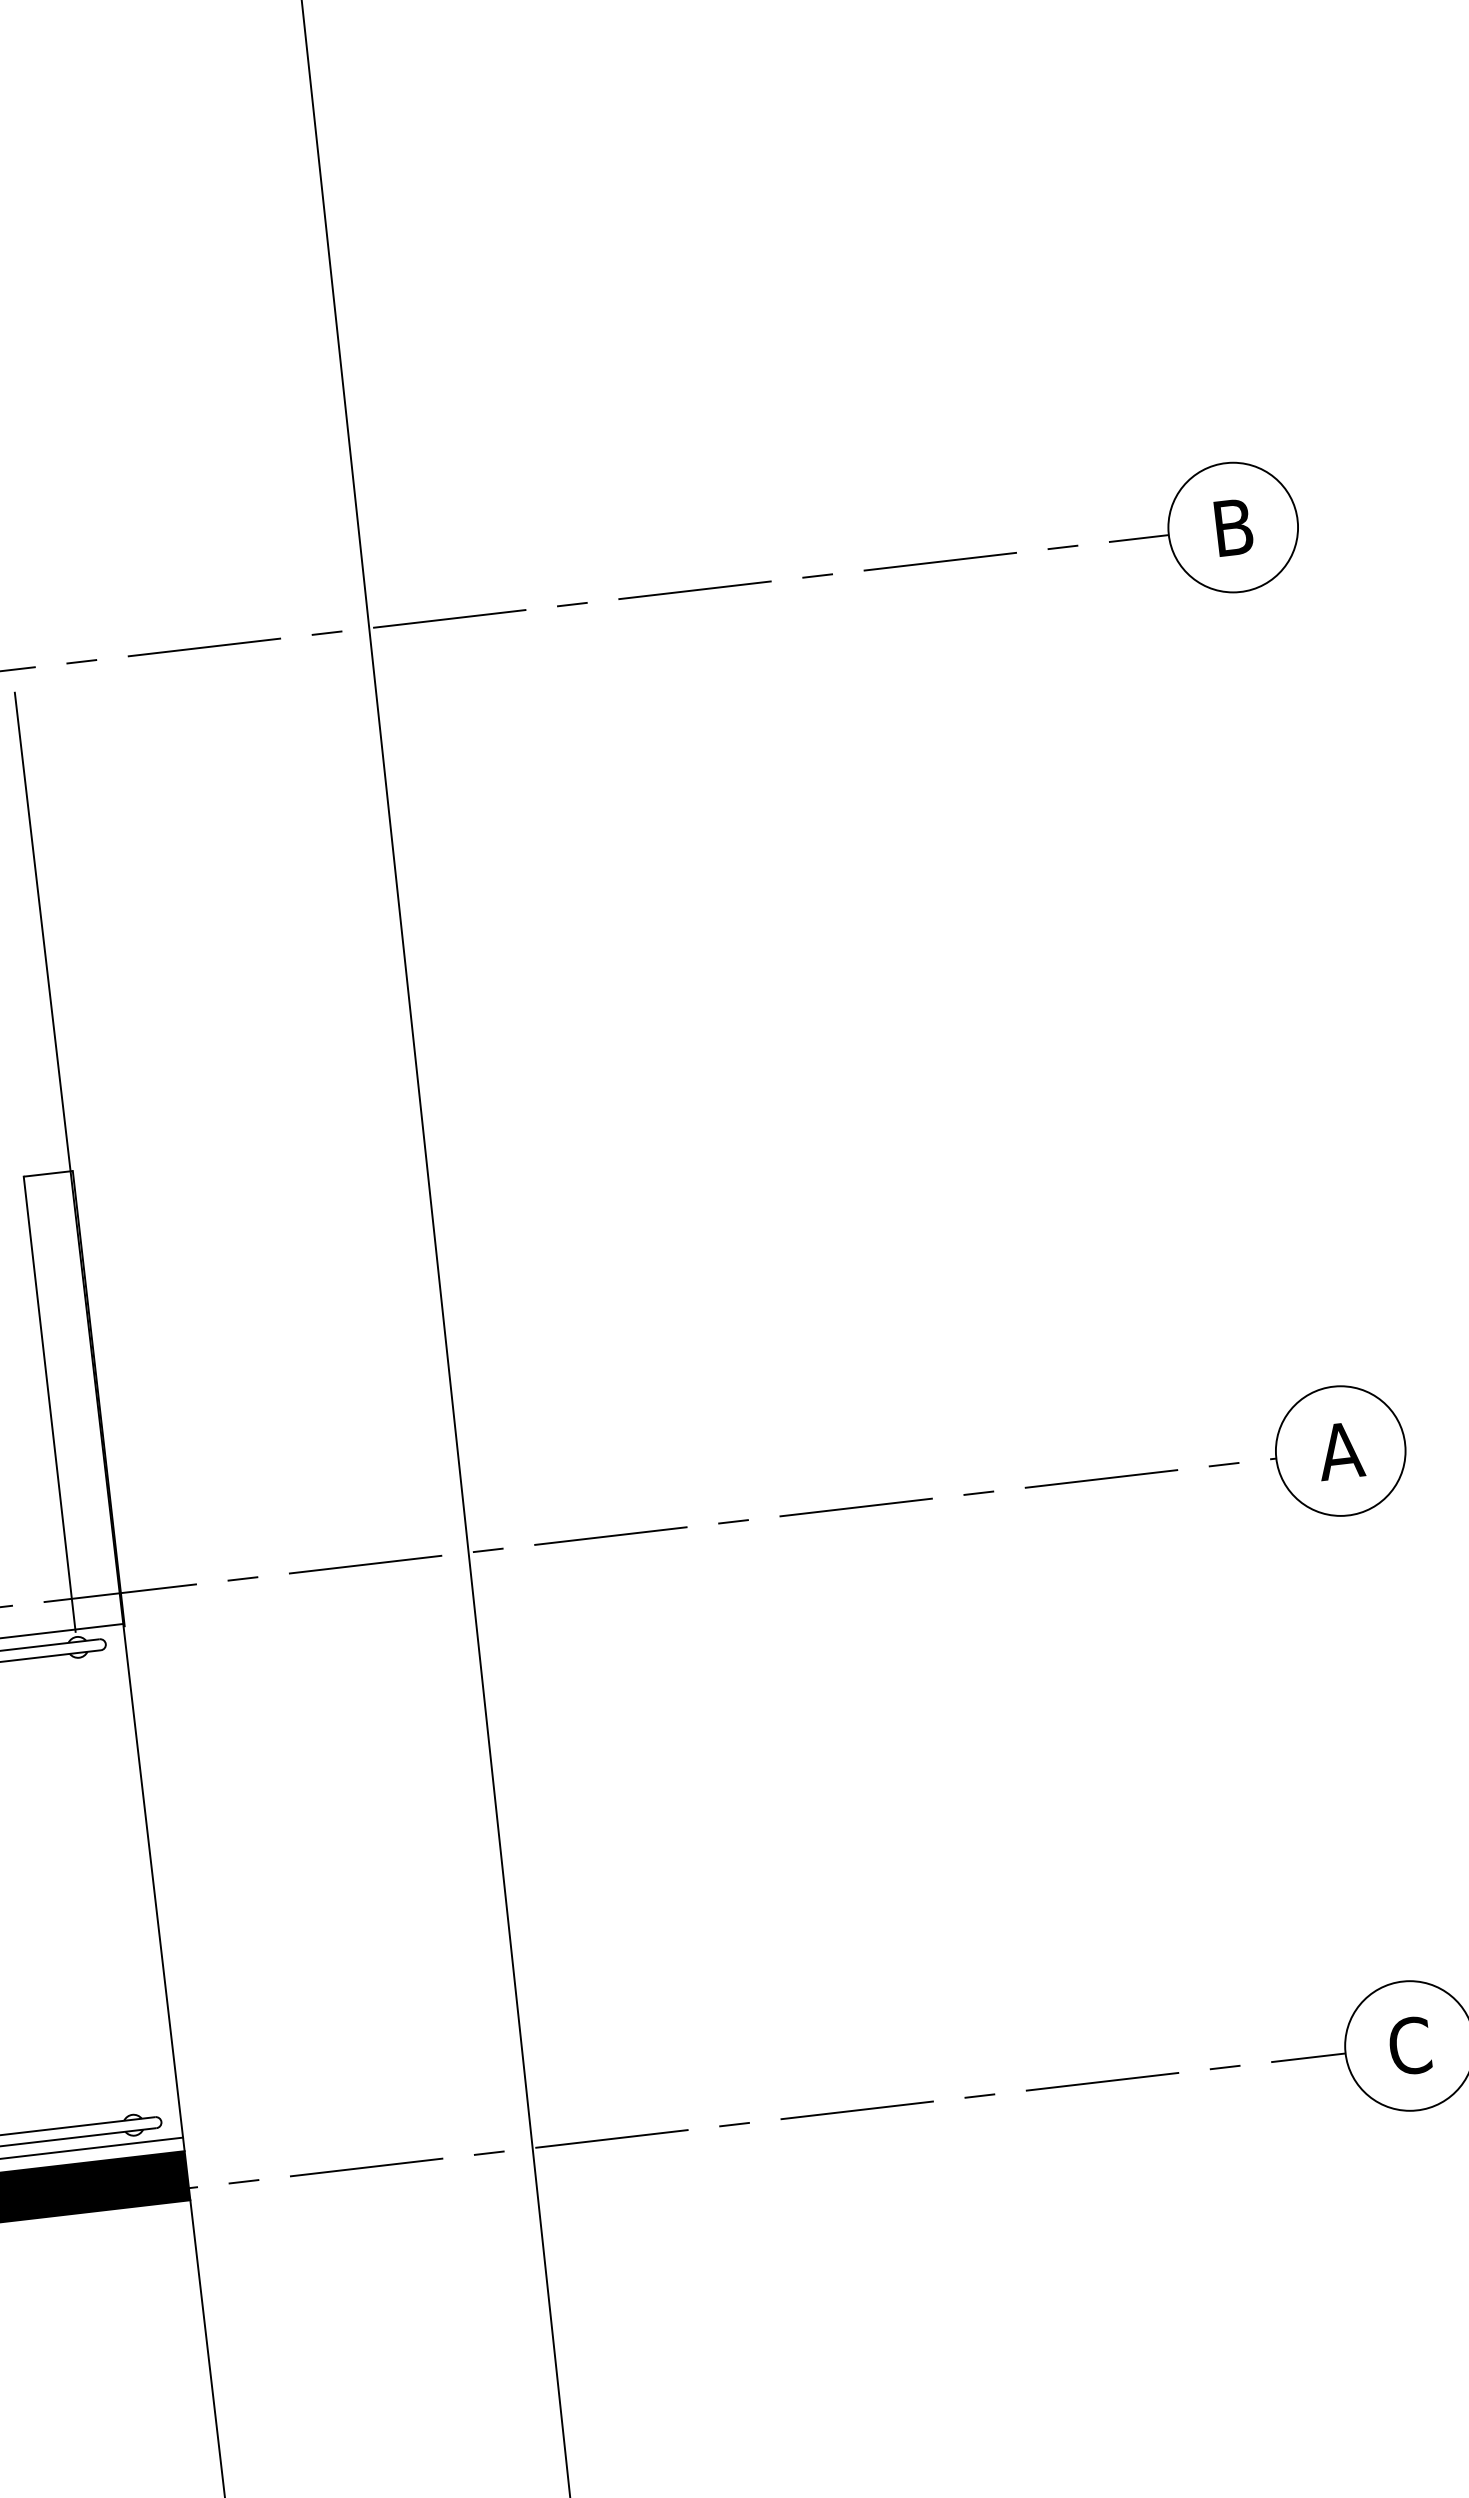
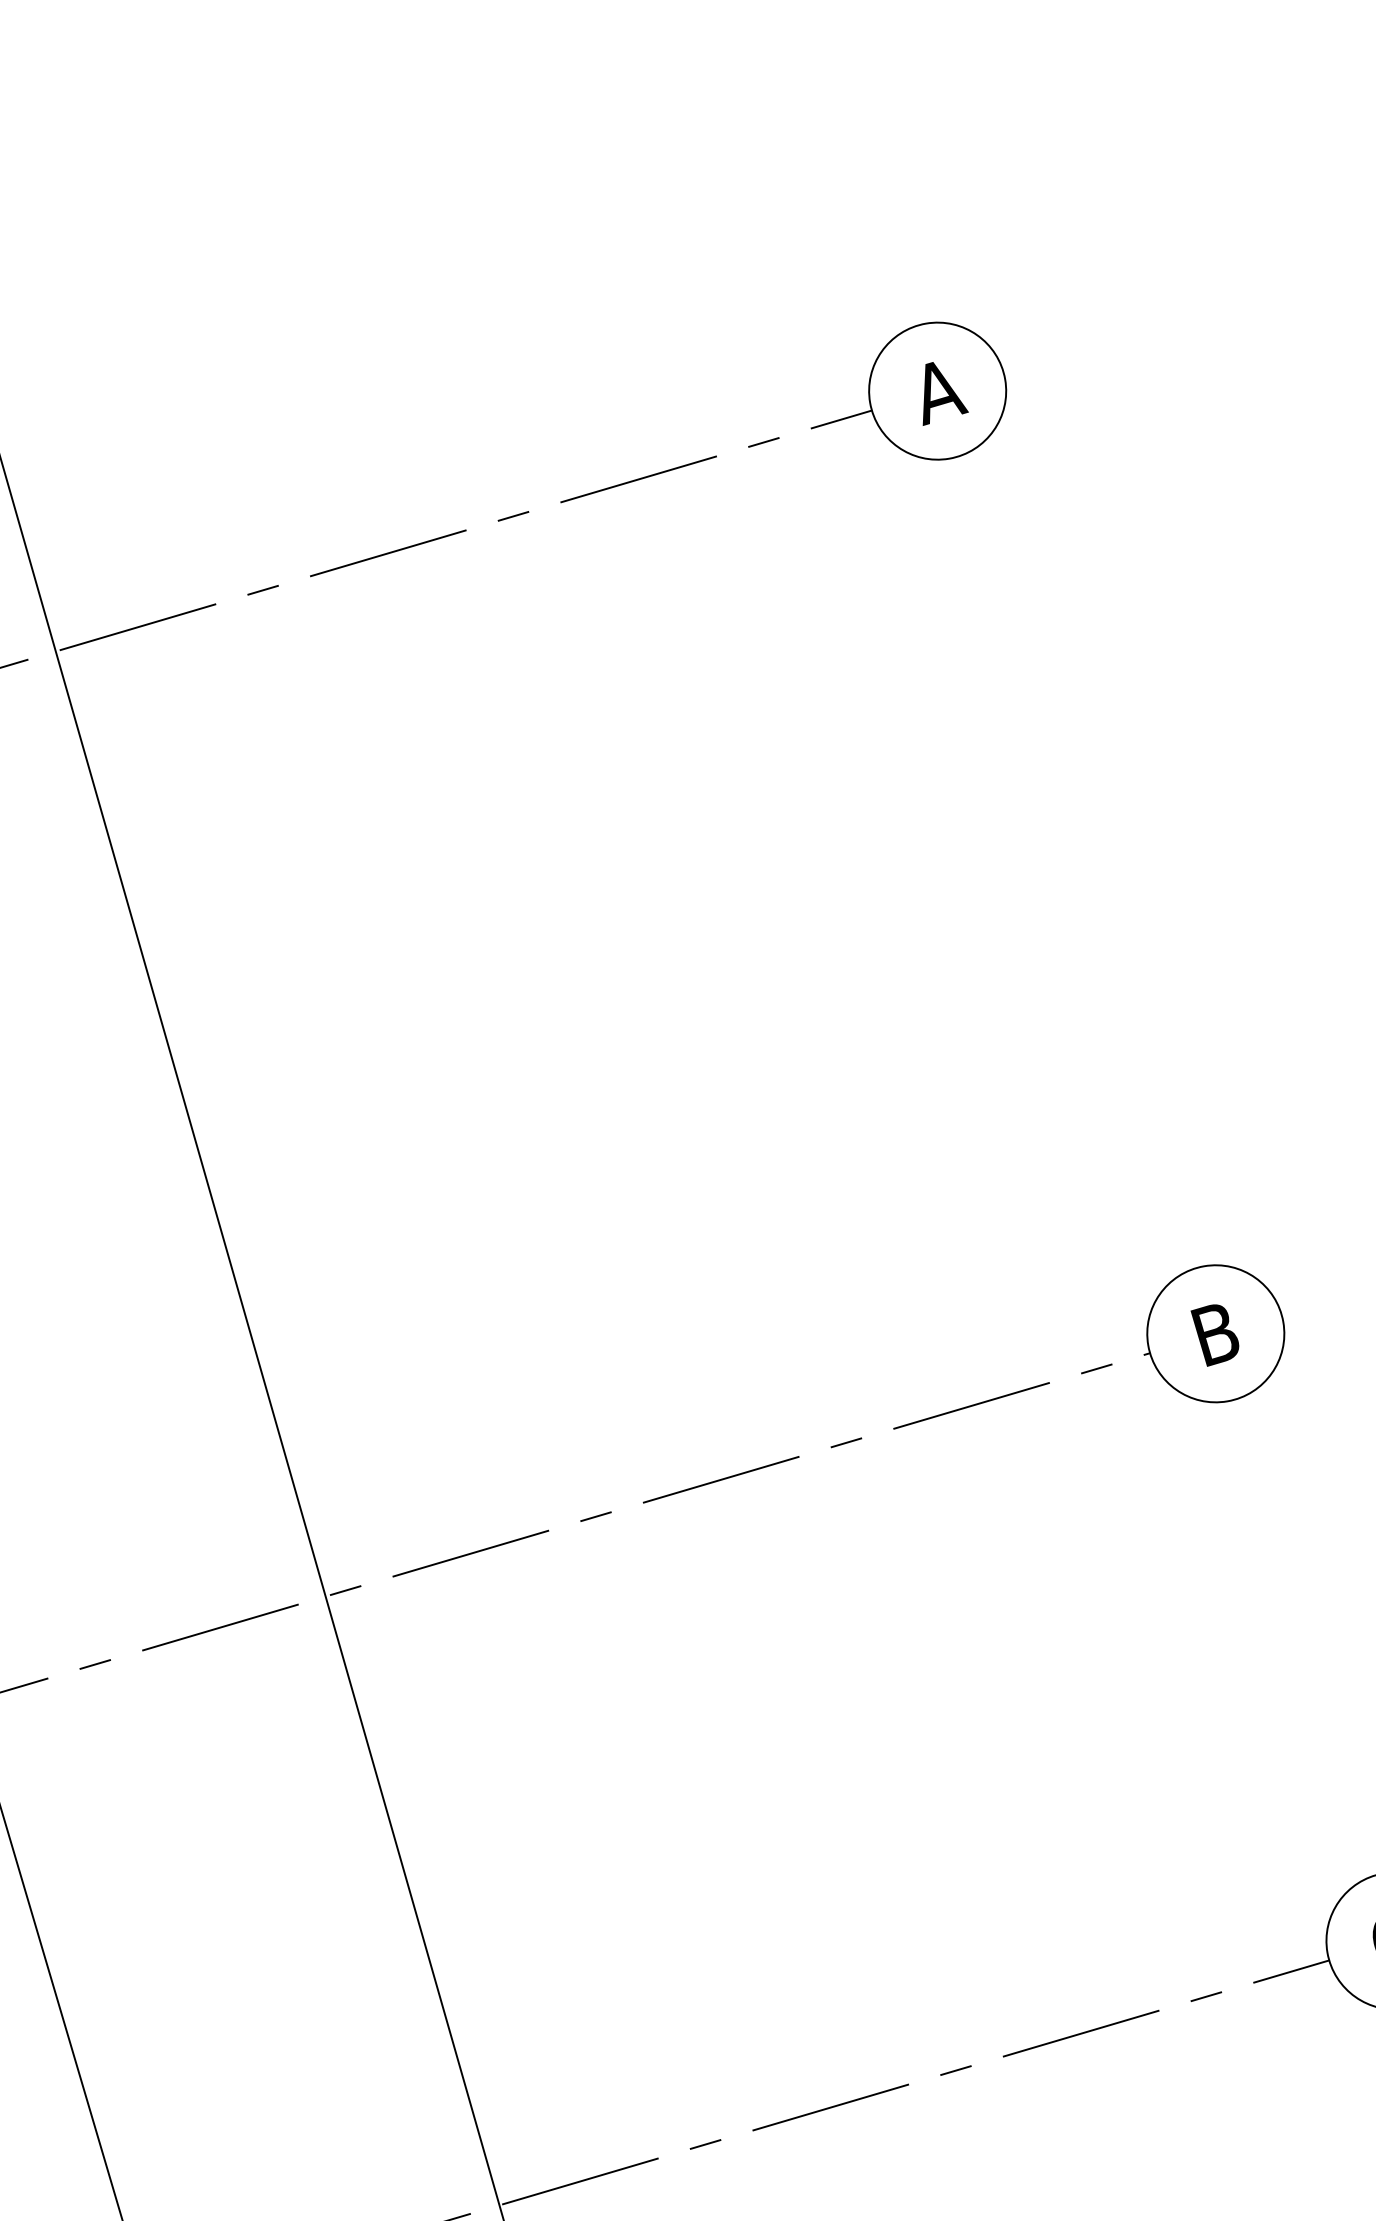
text: (1235, 528) -> (940, 391), B -> A
text: (1343, 1452) -> (1218, 1334), A -> B

